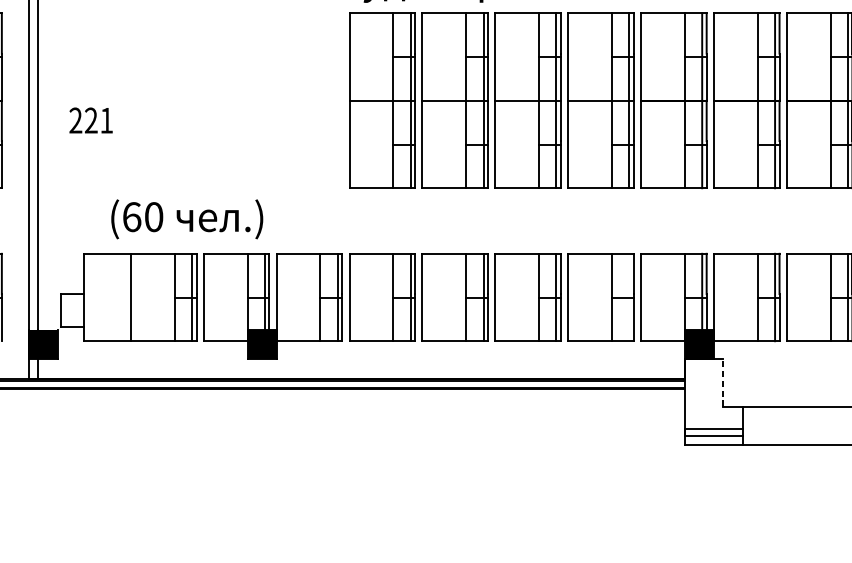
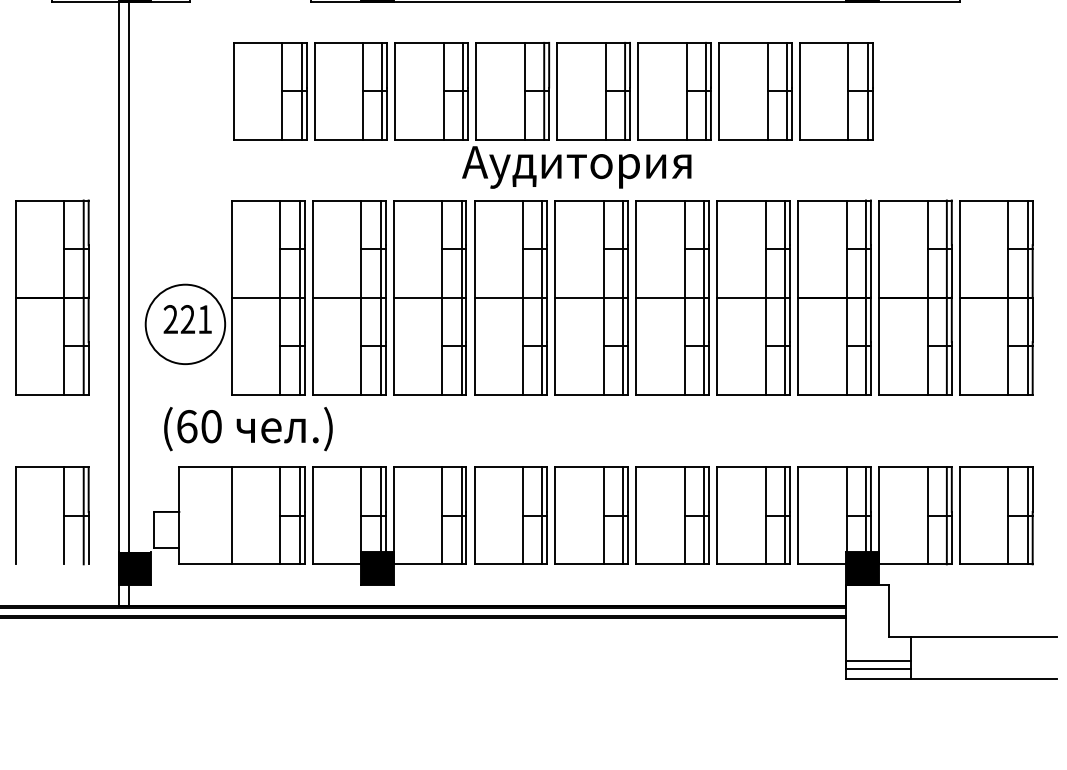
part: (197, 100) -> (305, 297), added
text: (187, 219) -> (248, 429), moved
line: (629, 297) -> (785, 515), added
line: (722, 382) -> (888, 610), dashed -> solid

